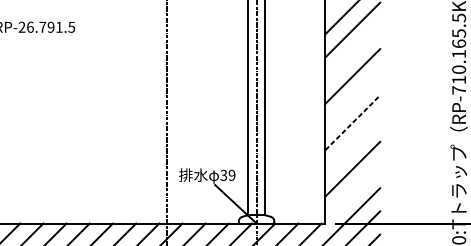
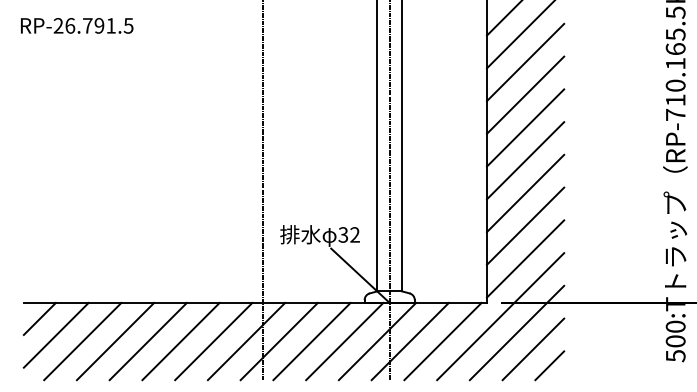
line: (352, 53) -> (525, 62), added
line: (352, 99) -> (525, 127), added
line: (352, 122) -> (525, 160), dashed -> solid
line: (352, 146) -> (525, 193), added
text: (231, 175) -> (354, 234), 39 -> 32
line: (352, 192) -> (525, 258), added

